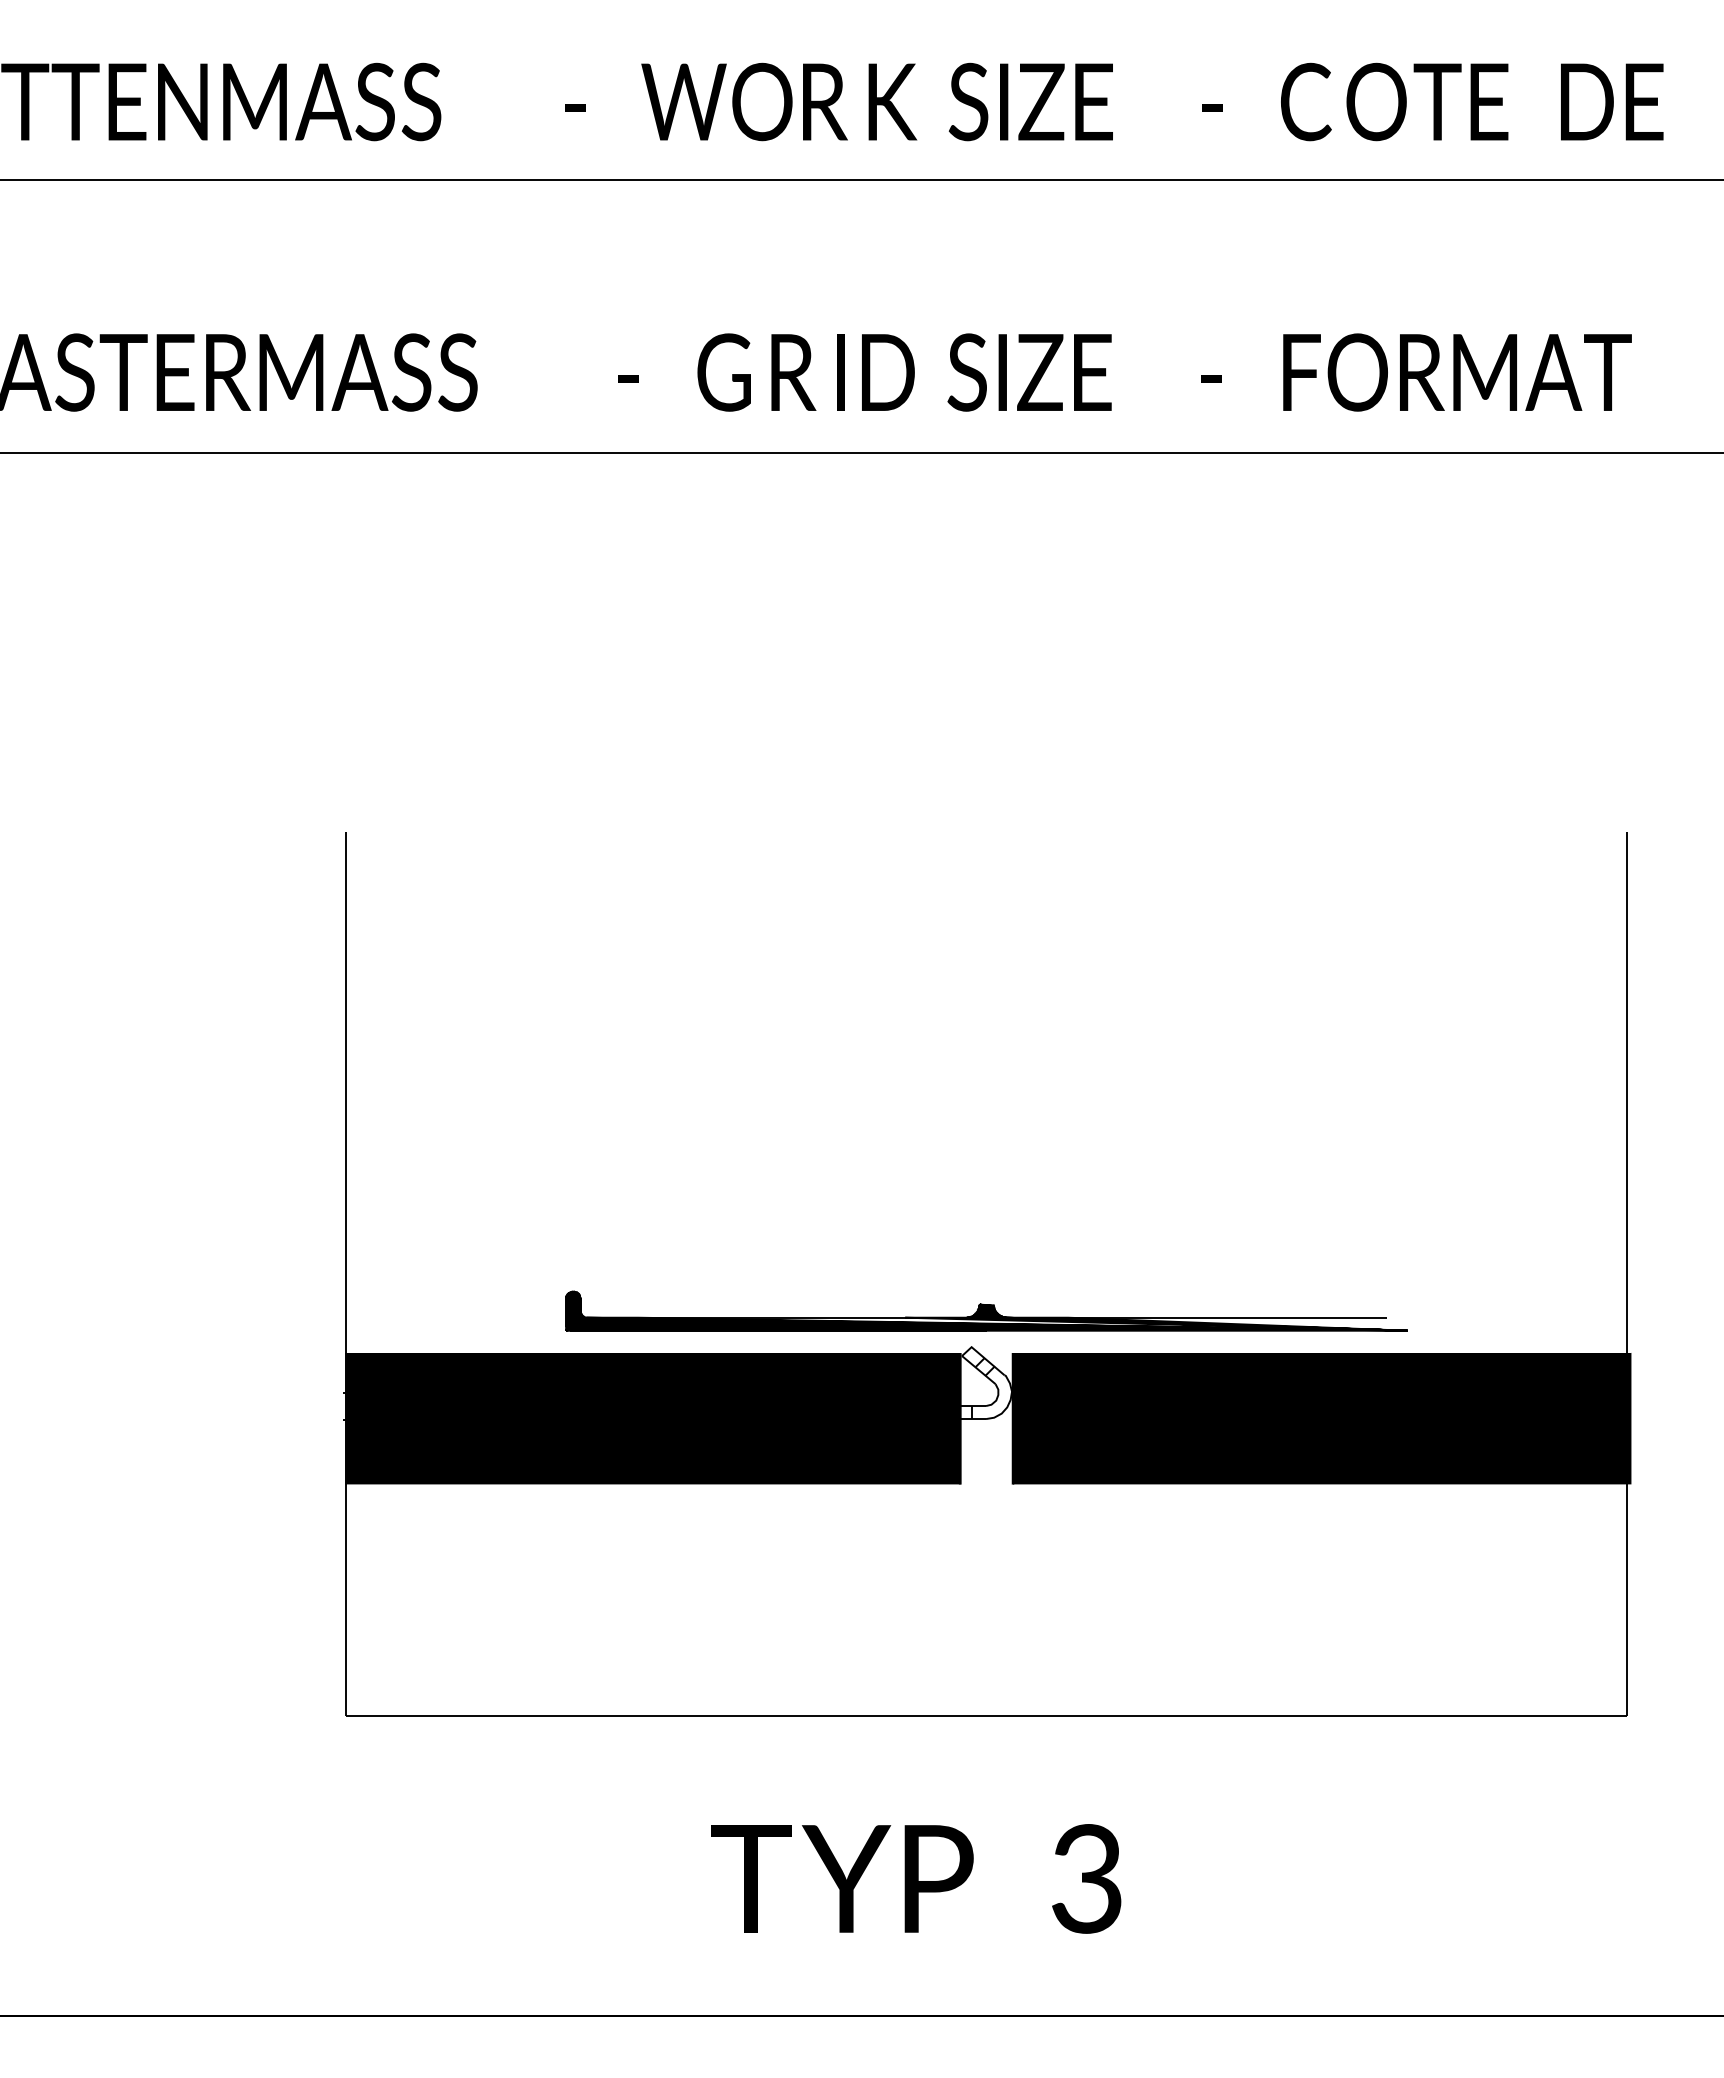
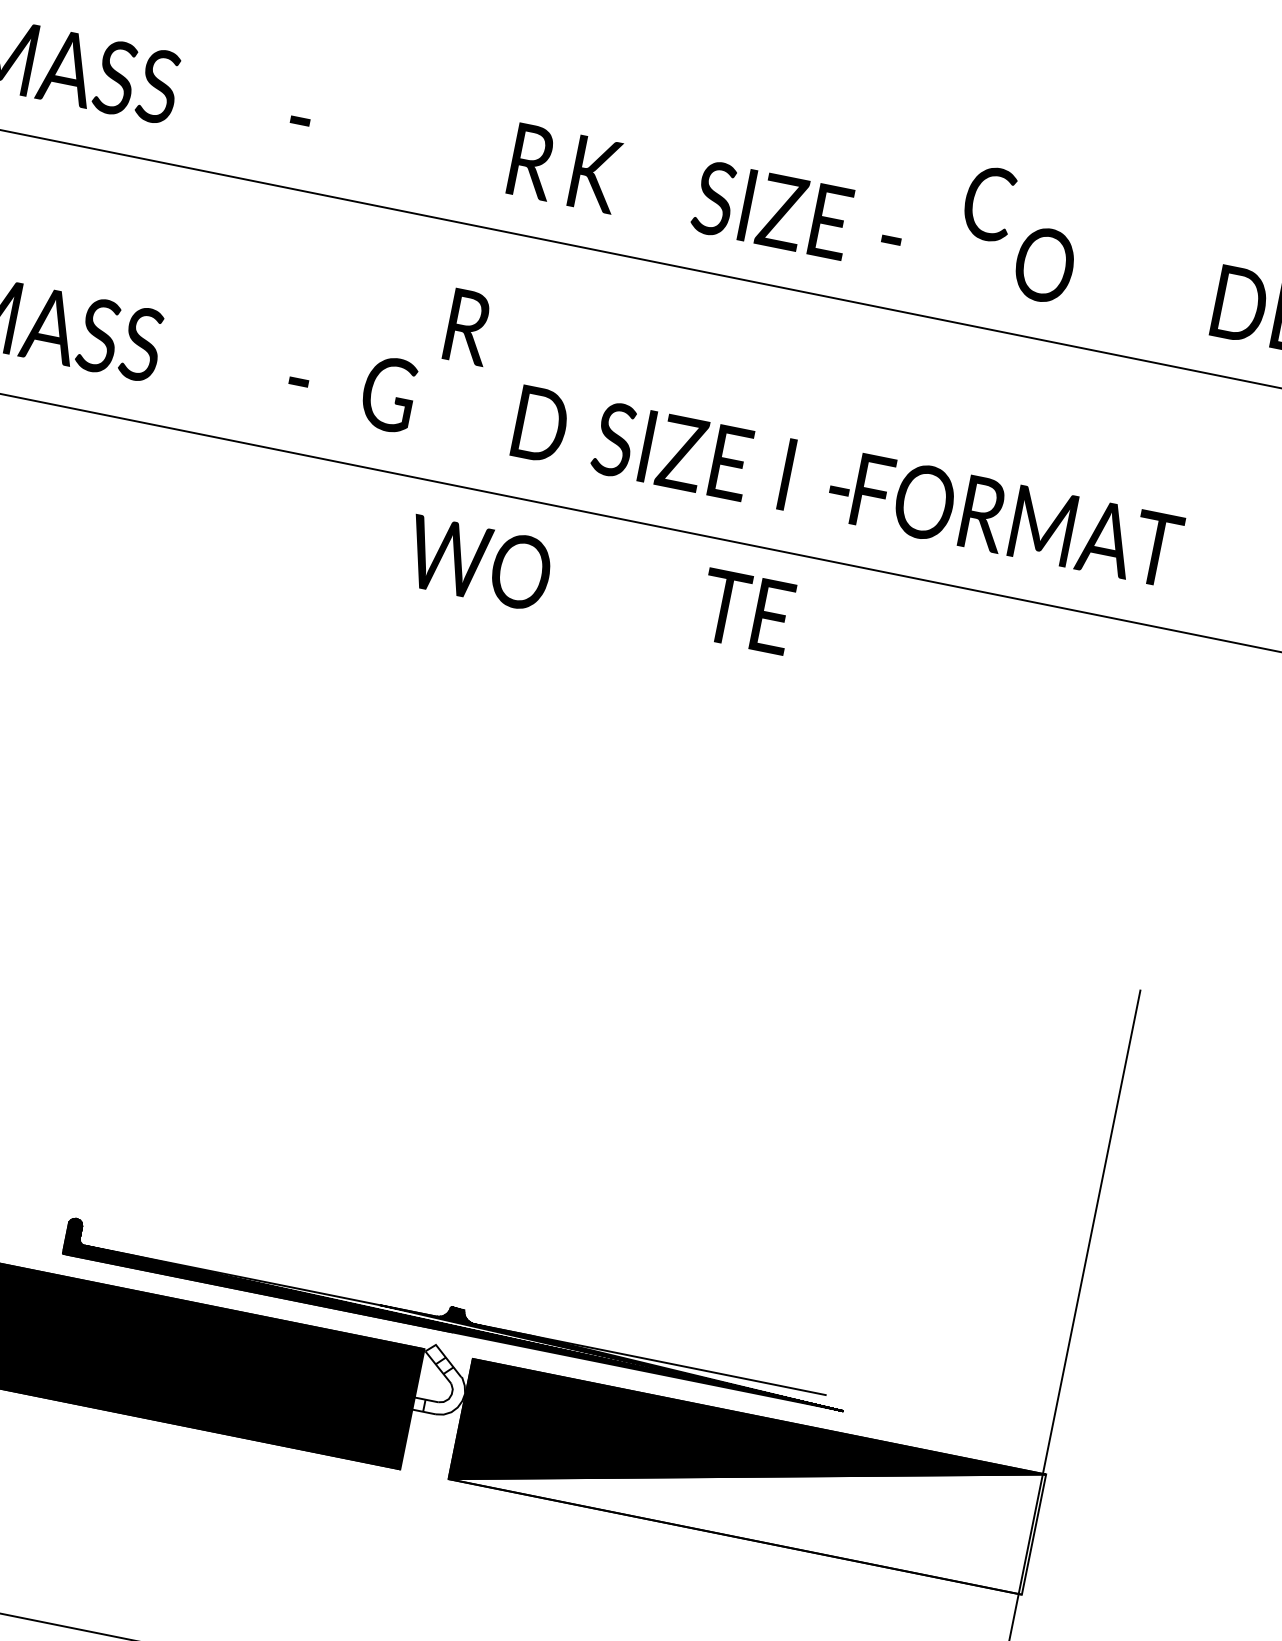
text: (716, 101) -> (478, 562), moved
text: (1030, 101) -> (771, 209), moved
text: (1306, 101) -> (989, 203), moved
text: (1460, 101) -> (746, 611), moved
text: (793, 372) -> (469, 327), moved
text: (840, 372) -> (786, 474), moved
text: (1457, 372) -> (1017, 520), moved
fill: (1321, 1418) -> (747, 1476), removed

